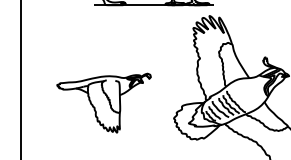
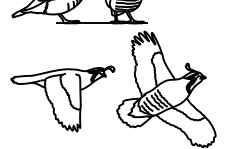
part: (103, 102) -> (62, 98), size x1.43

